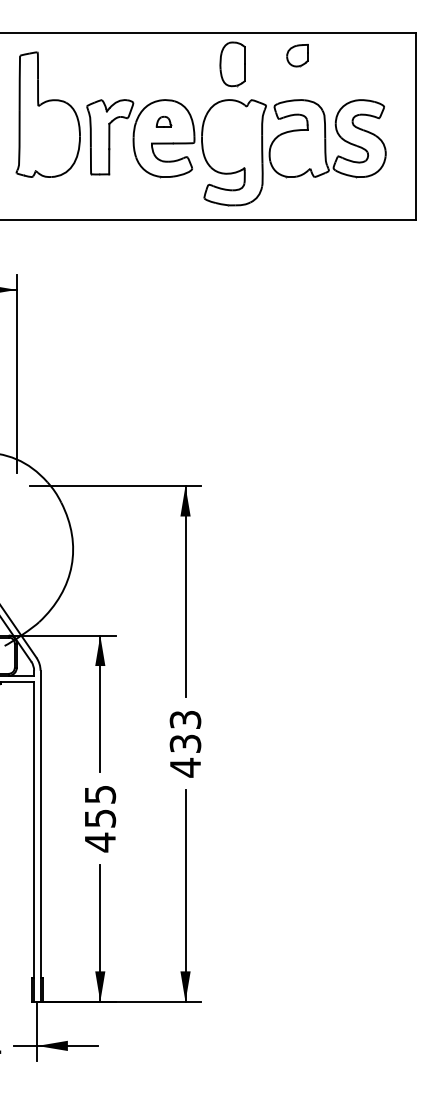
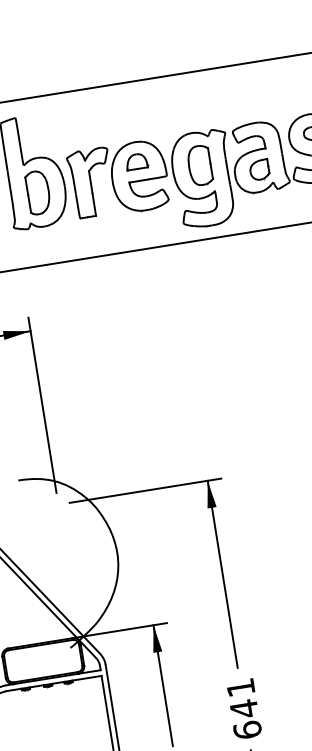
part: (297, 55) -> (259, 169), moved
part: (232, 64) -> (199, 165), moved
part: (163, 121) -> (136, 161), size x1.67
part: (49, 138) -> (38, 192), added
text: (185, 744) -> (244, 709), 433 -> 641

